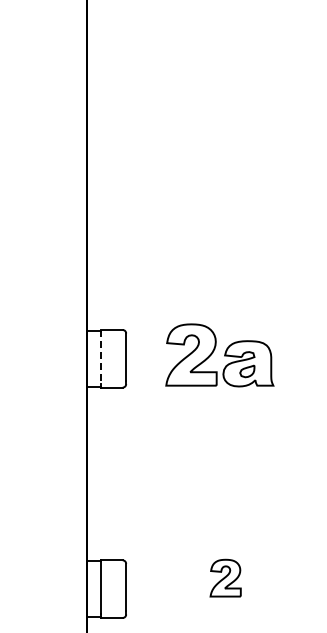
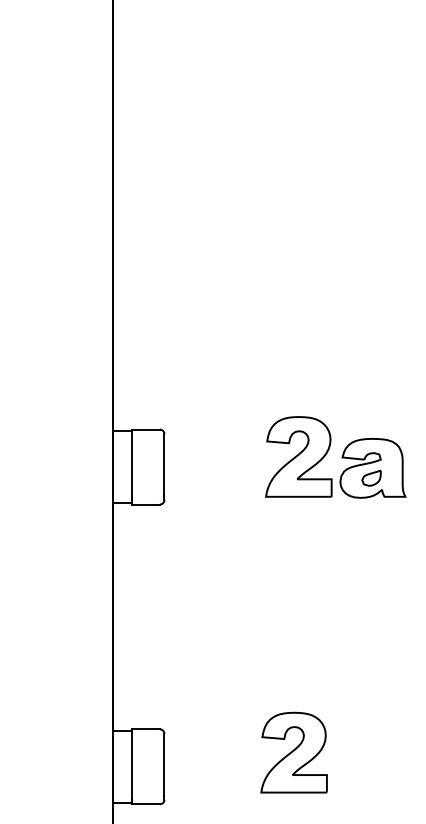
part: (219, 355) -> (335, 457), moved
line: (101, 357) -> (132, 465), dashed -> solid
part: (225, 577) -> (293, 751), size x1.67

